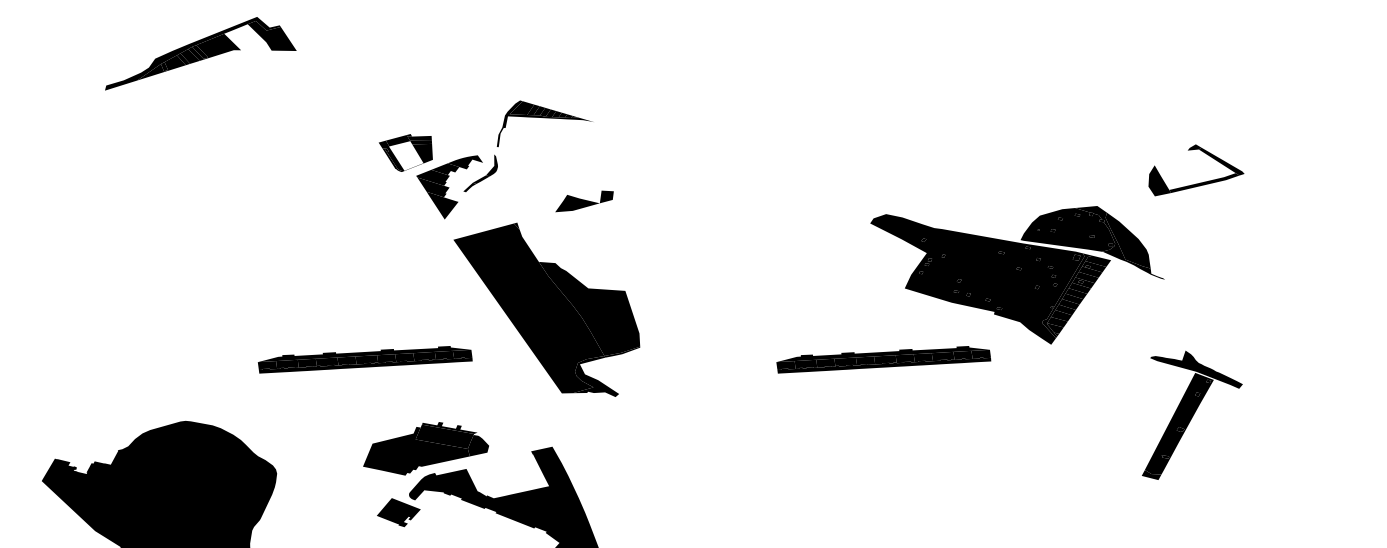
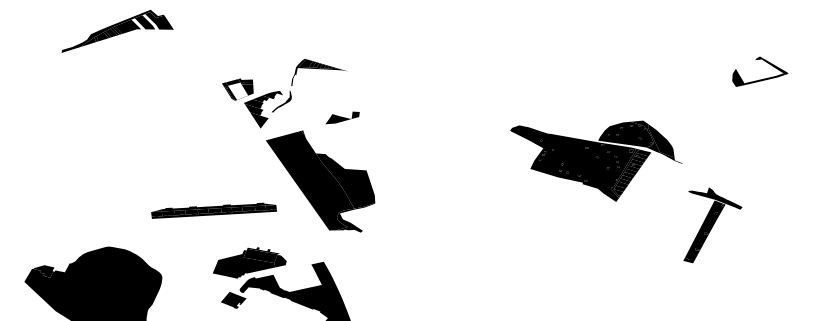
fill: (246, 38) -> (144, 22), added
part: (1201, 181) -> (763, 78), moved
part: (882, 359) -> (517, 210), removed
part: (1191, 415) -> (712, 225), moved
fill: (74, 463) -> (43, 271), added

